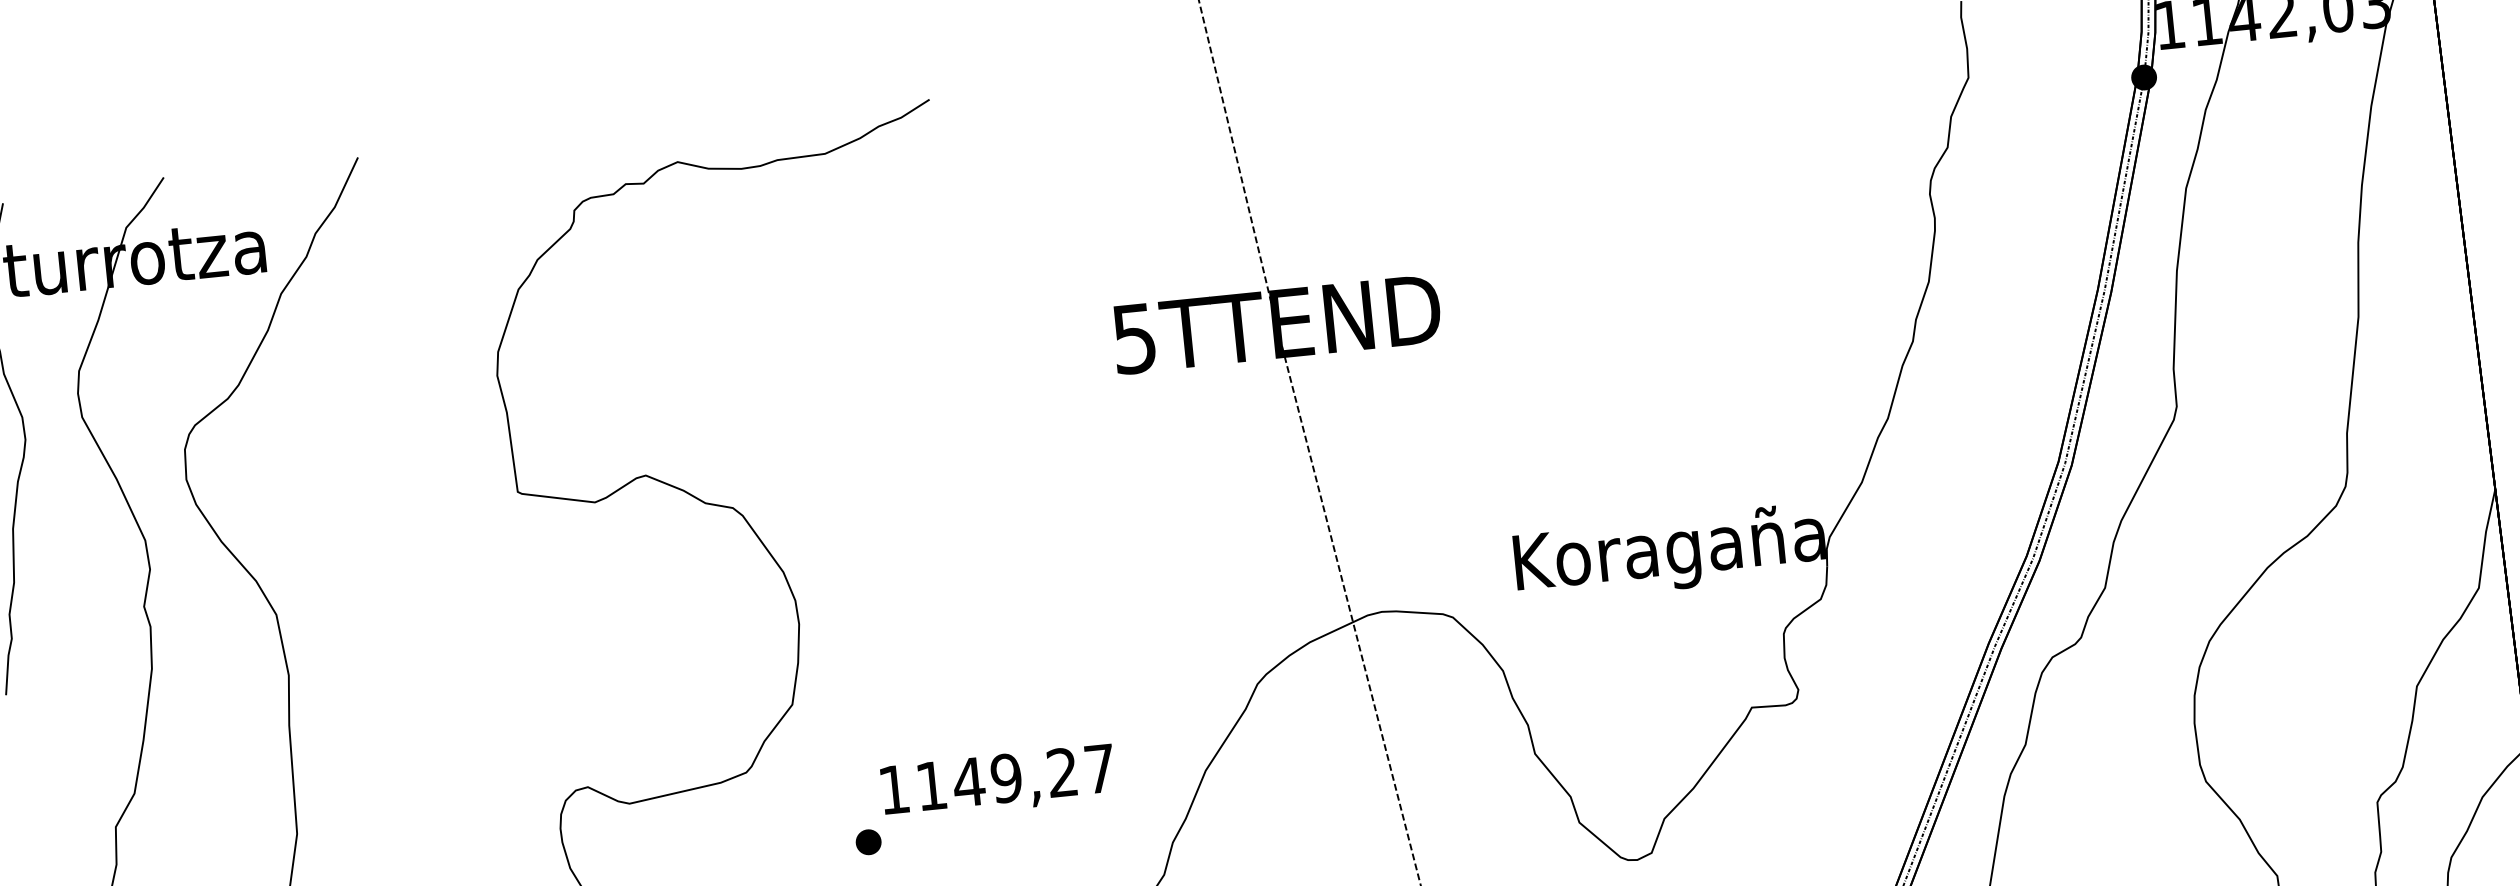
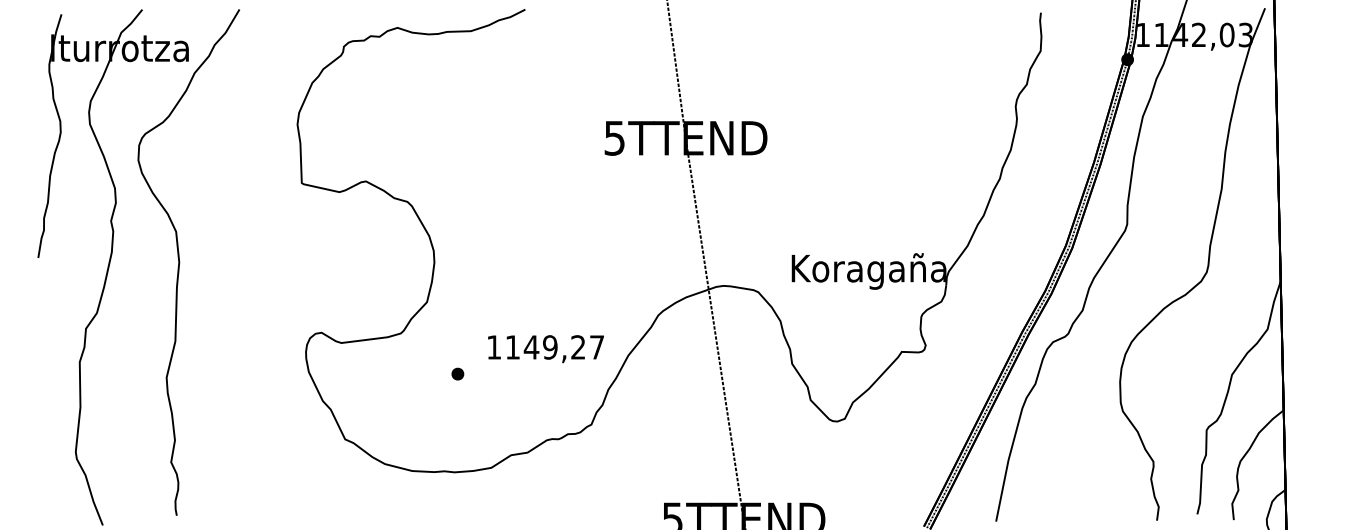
text: (997, 783) -> (545, 349), moved

